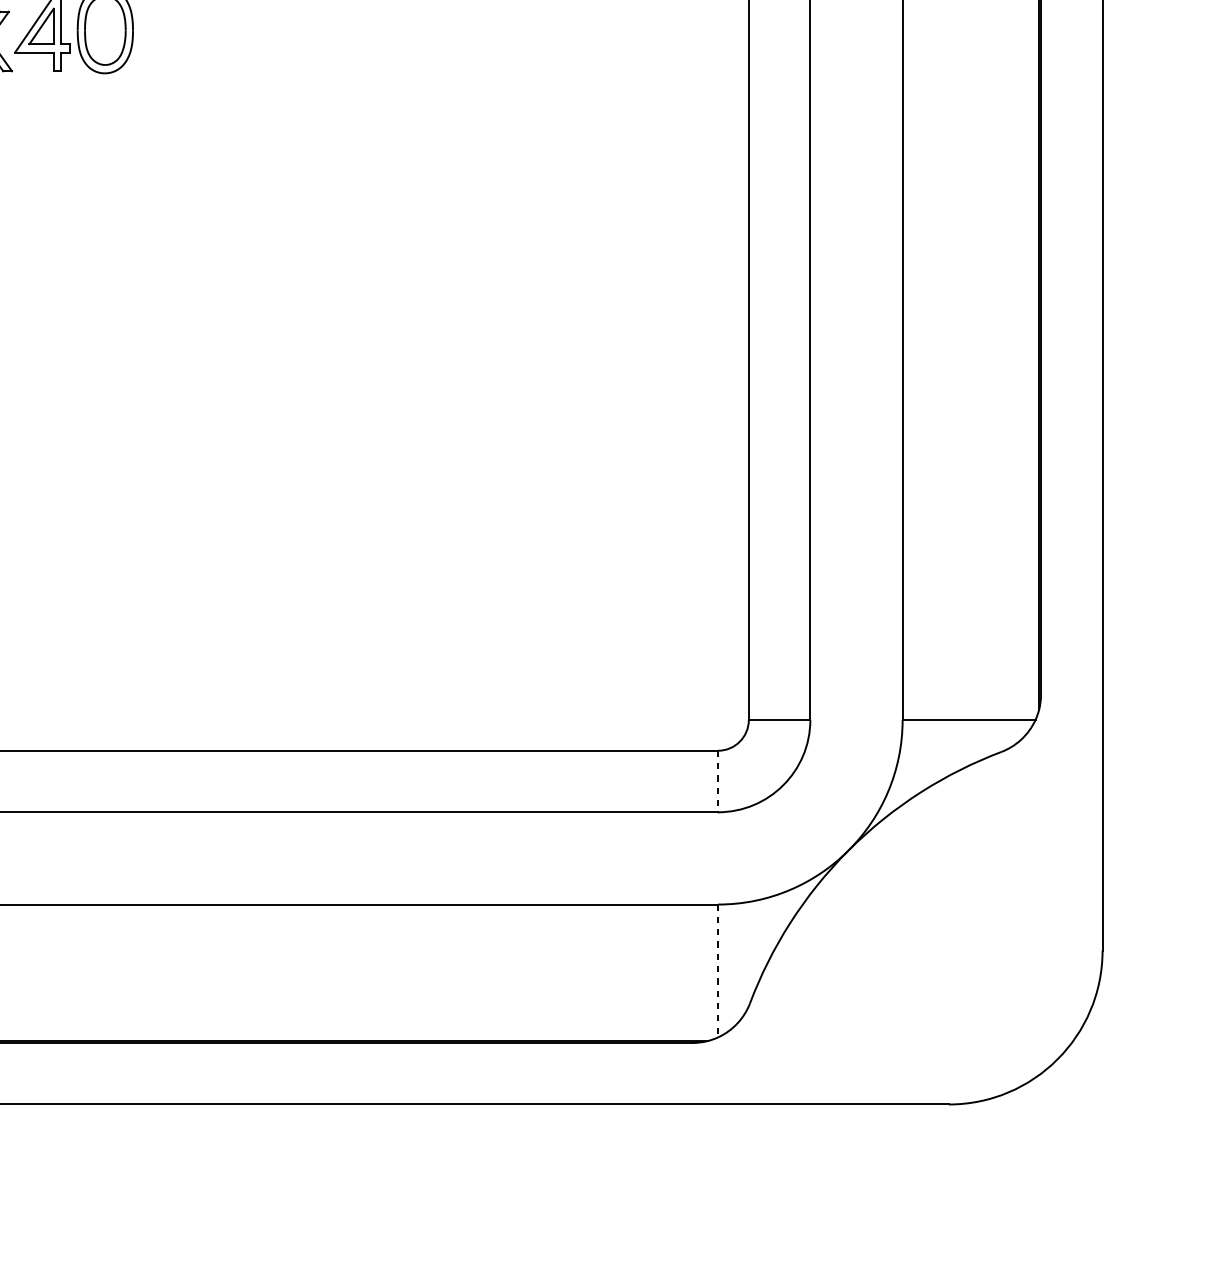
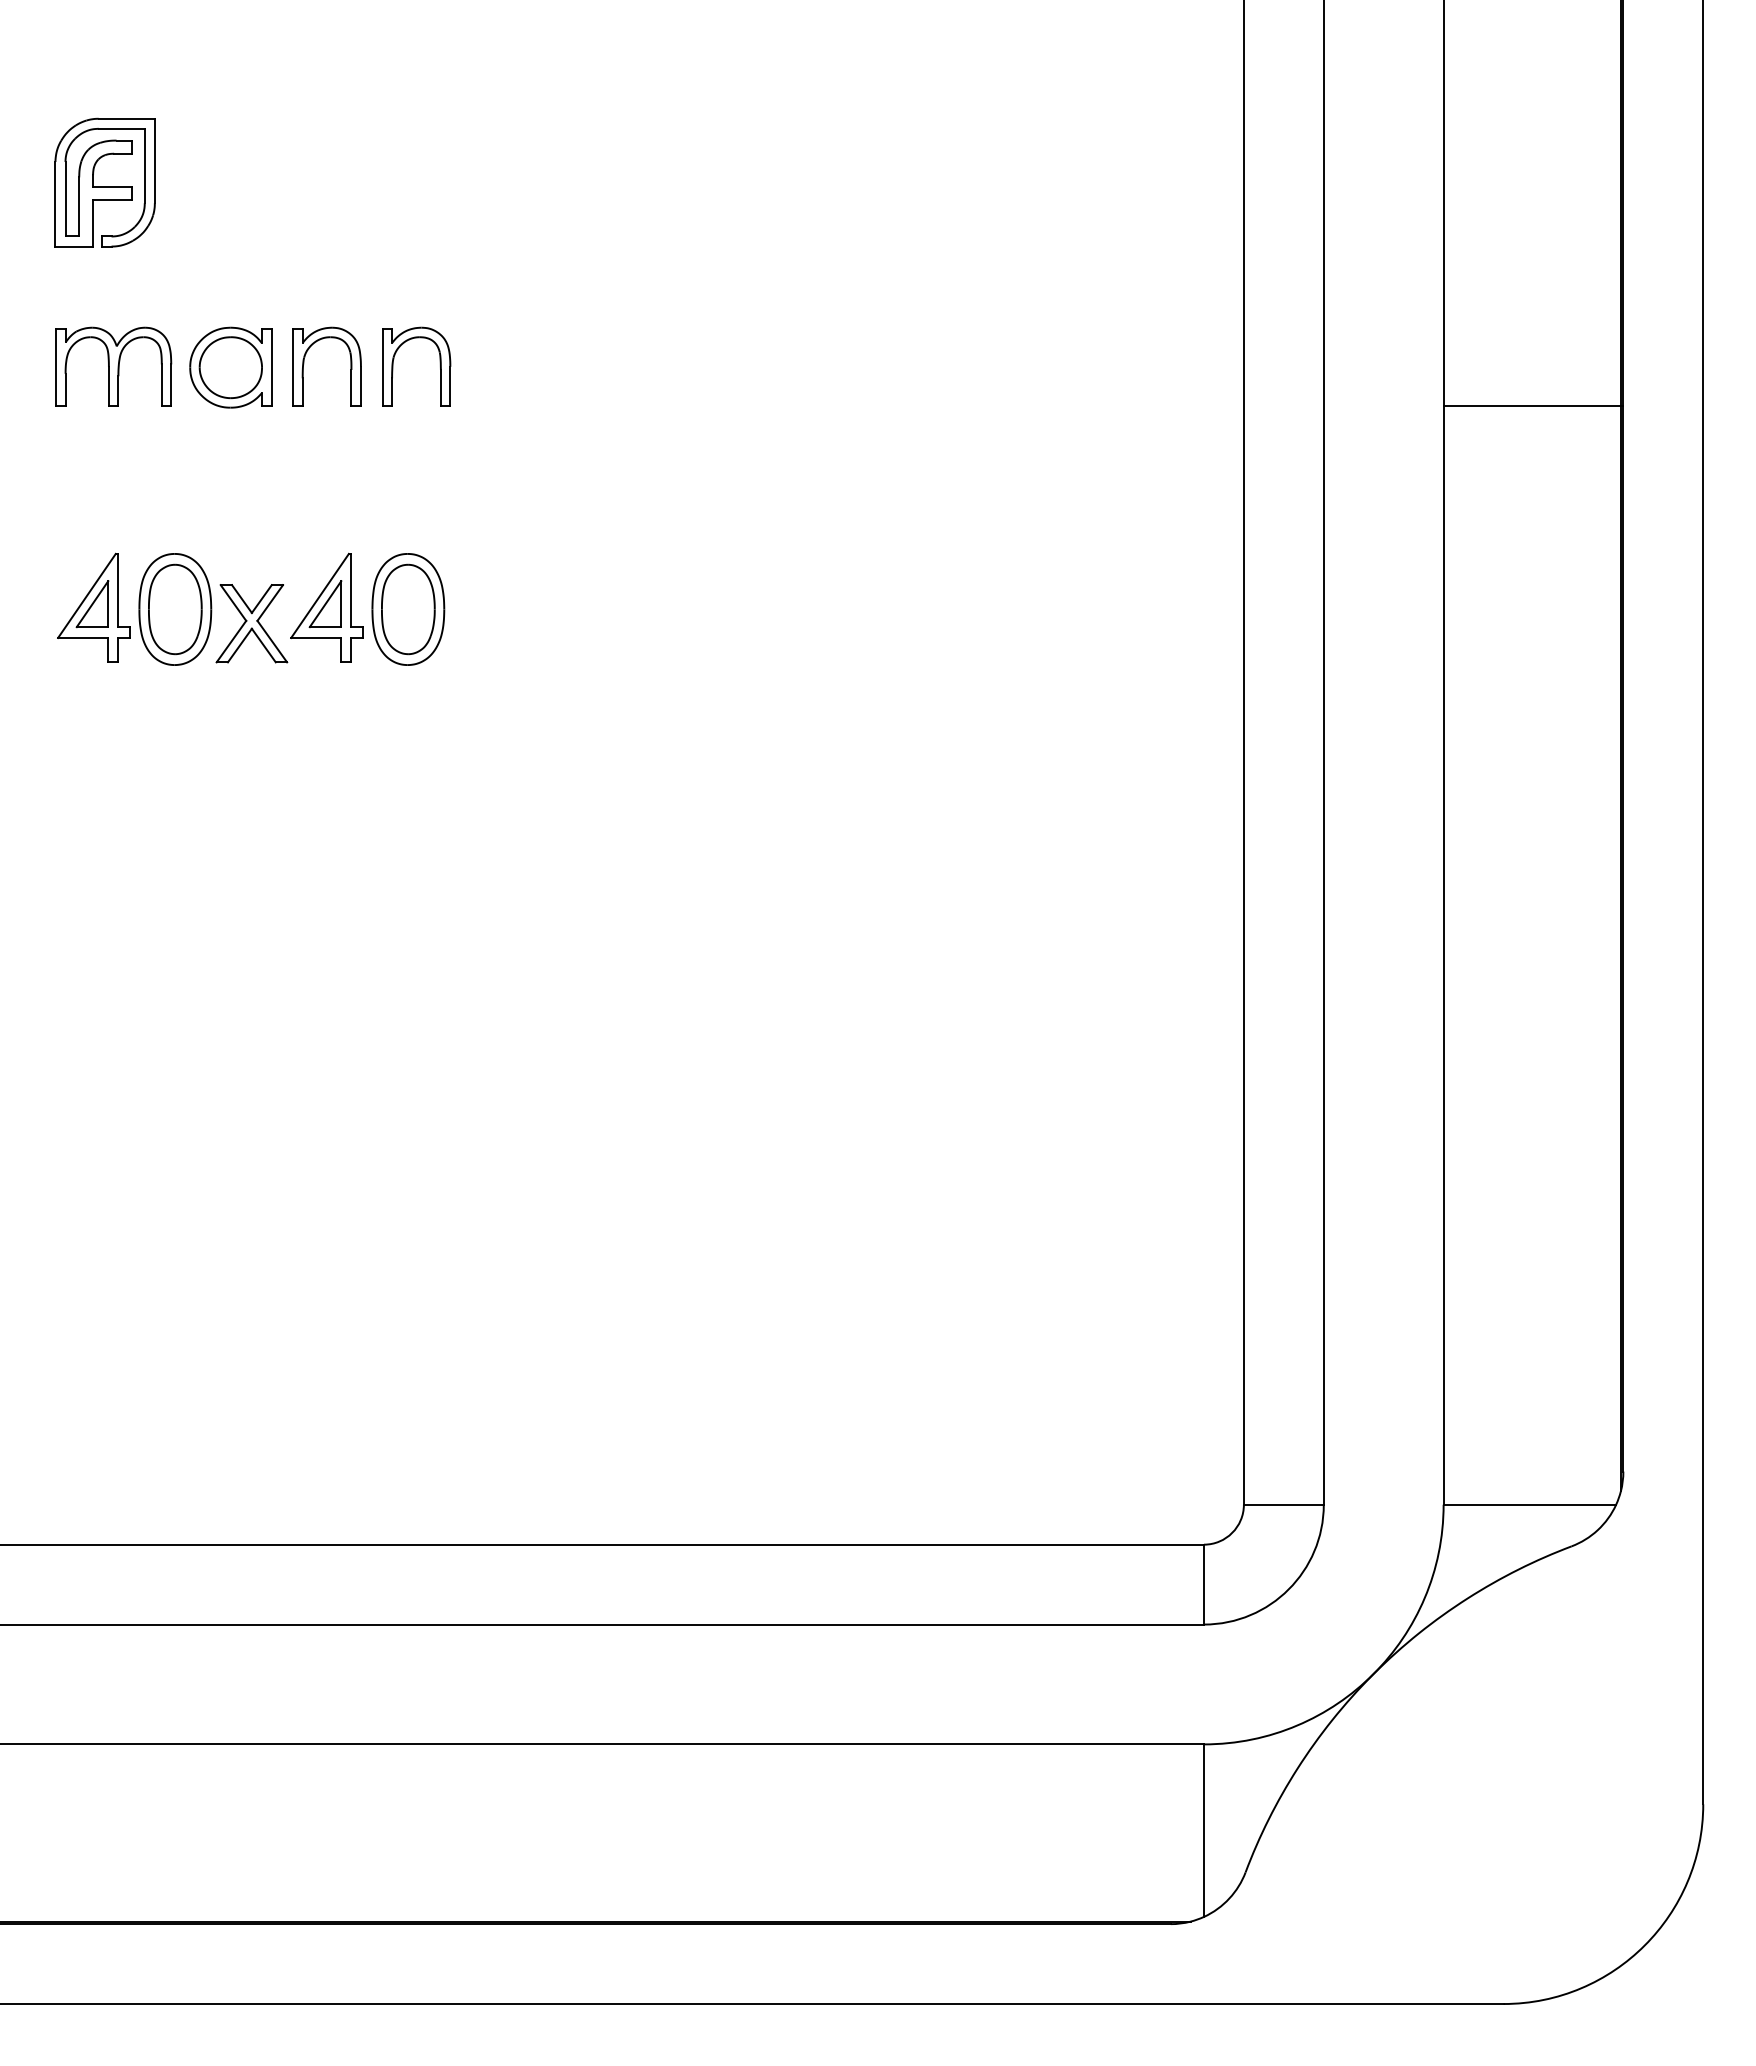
line: (717, 781) -> (1203, 1584), dashed -> solid
line: (717, 971) -> (1203, 1831), dashed -> solid

